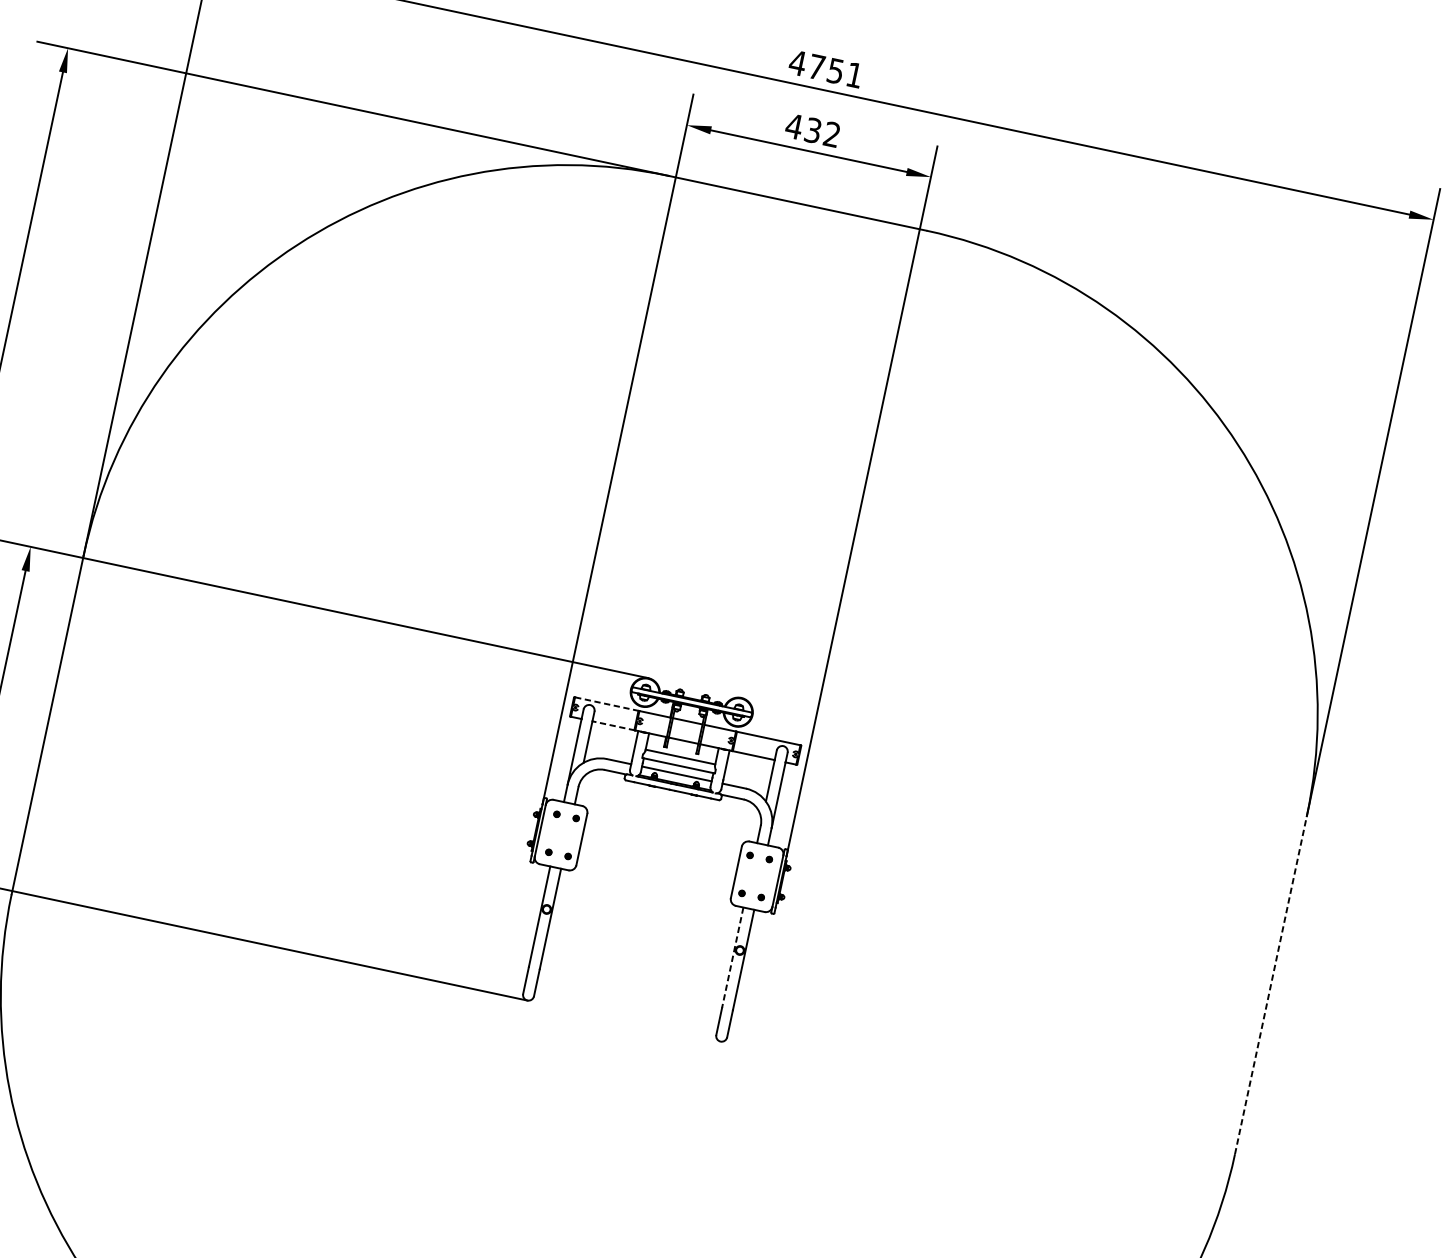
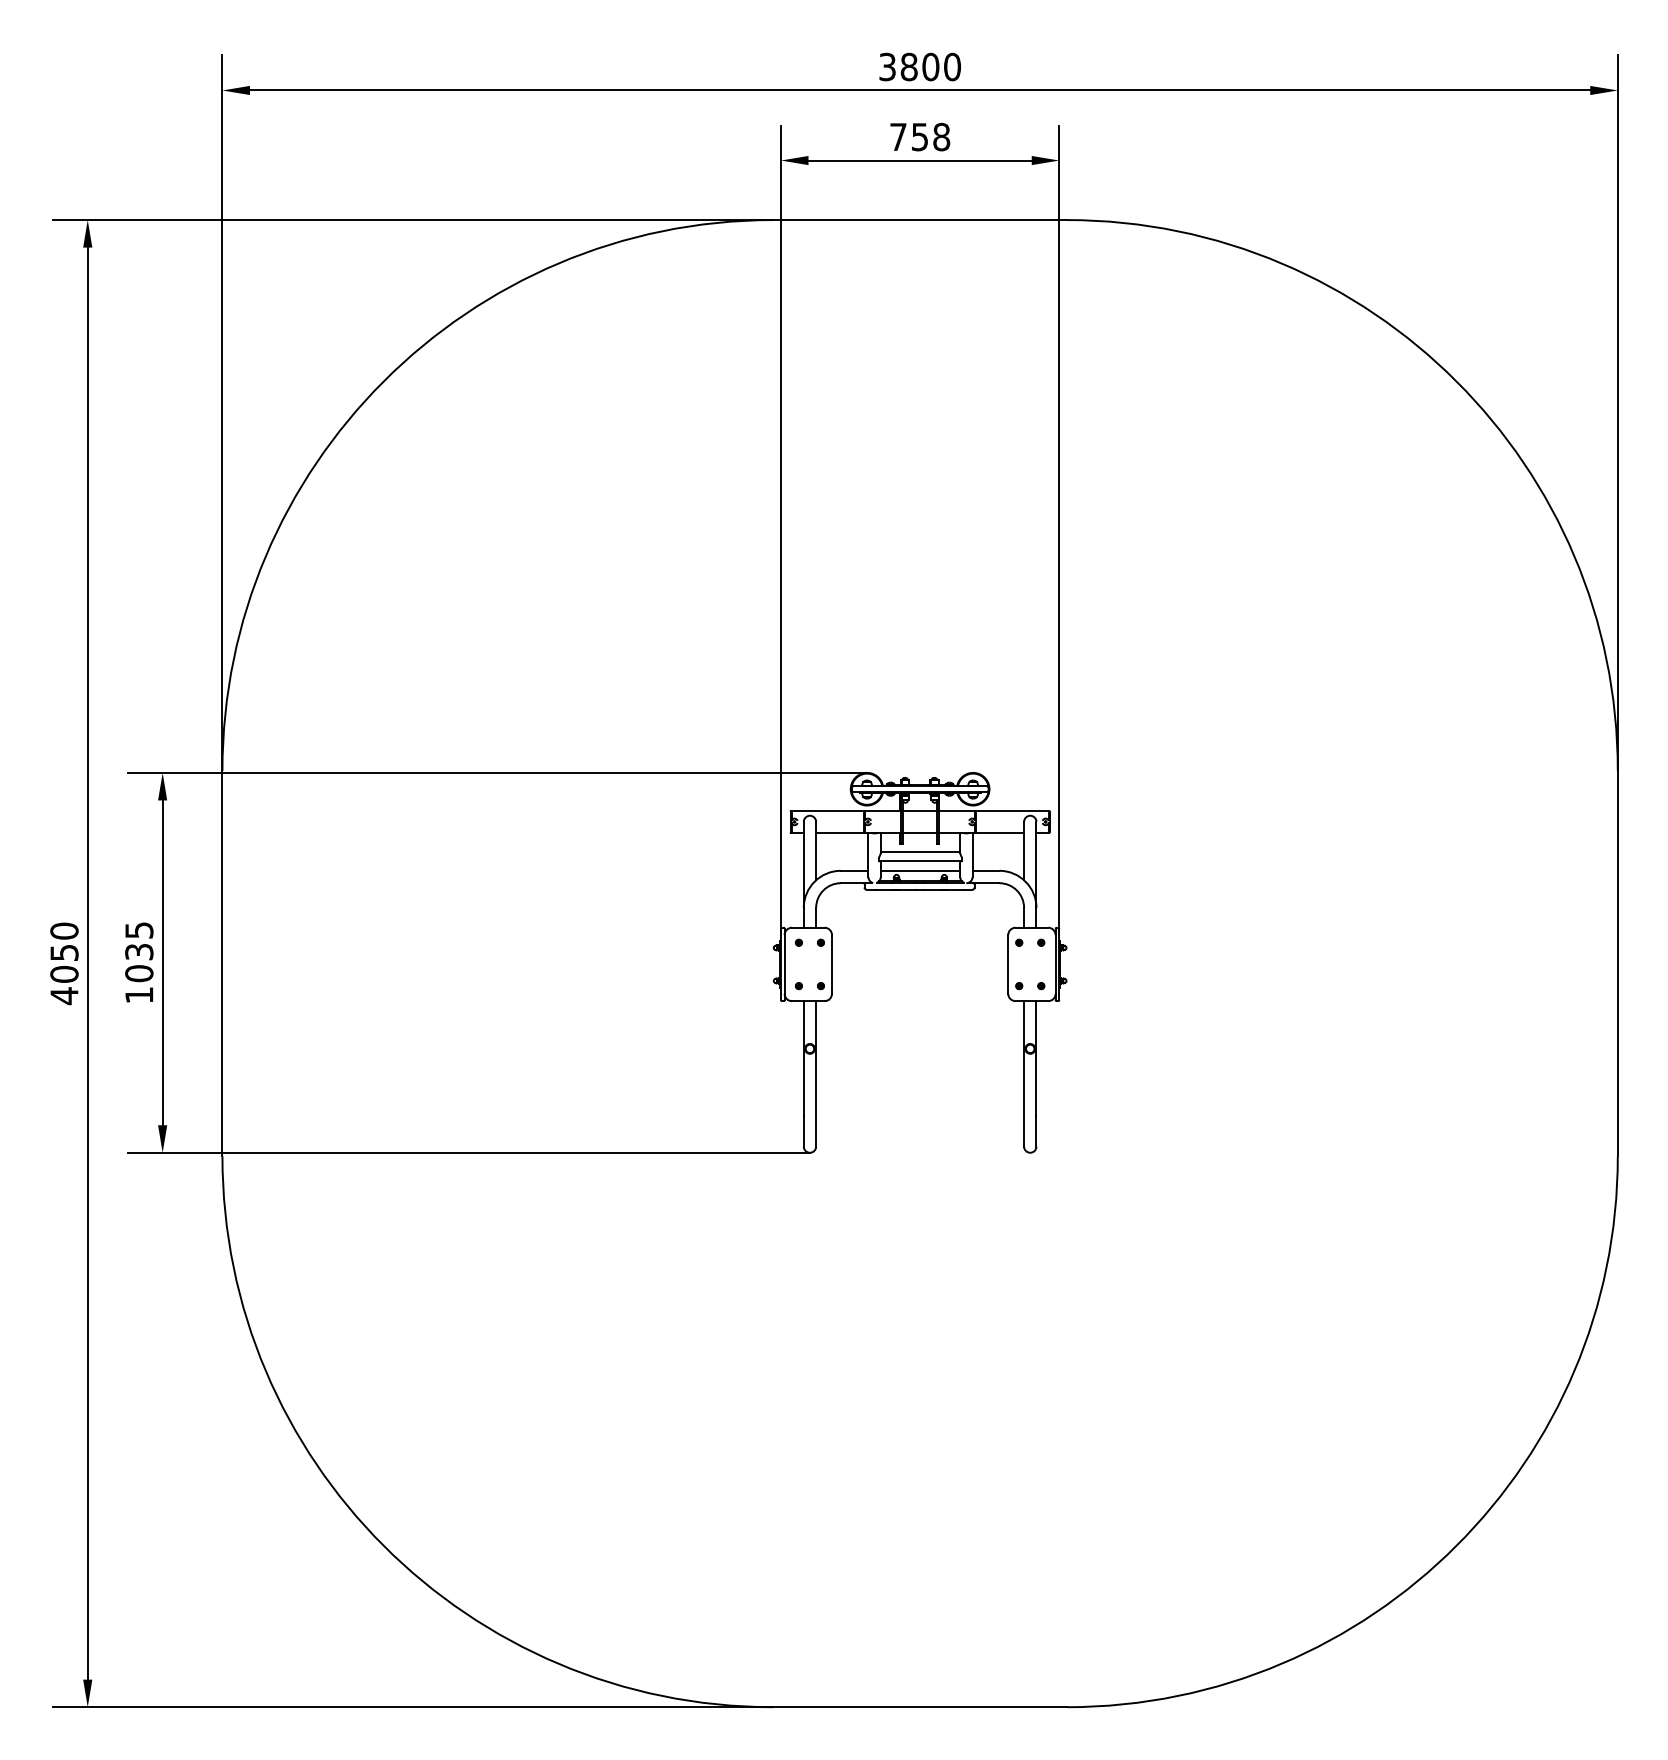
text: (825, 68) -> (919, 66), 4751 -> 3800
text: (812, 129) -> (919, 136), 432 -> 758
line: (607, 703) -> (828, 810), dashed -> solid
line: (612, 726) -> (839, 833), dashed -> solid
line: (733, 957) -> (1024, 1058), dashed -> solid
line: (1270, 985) -> (1617, 963), dashed -> solid

